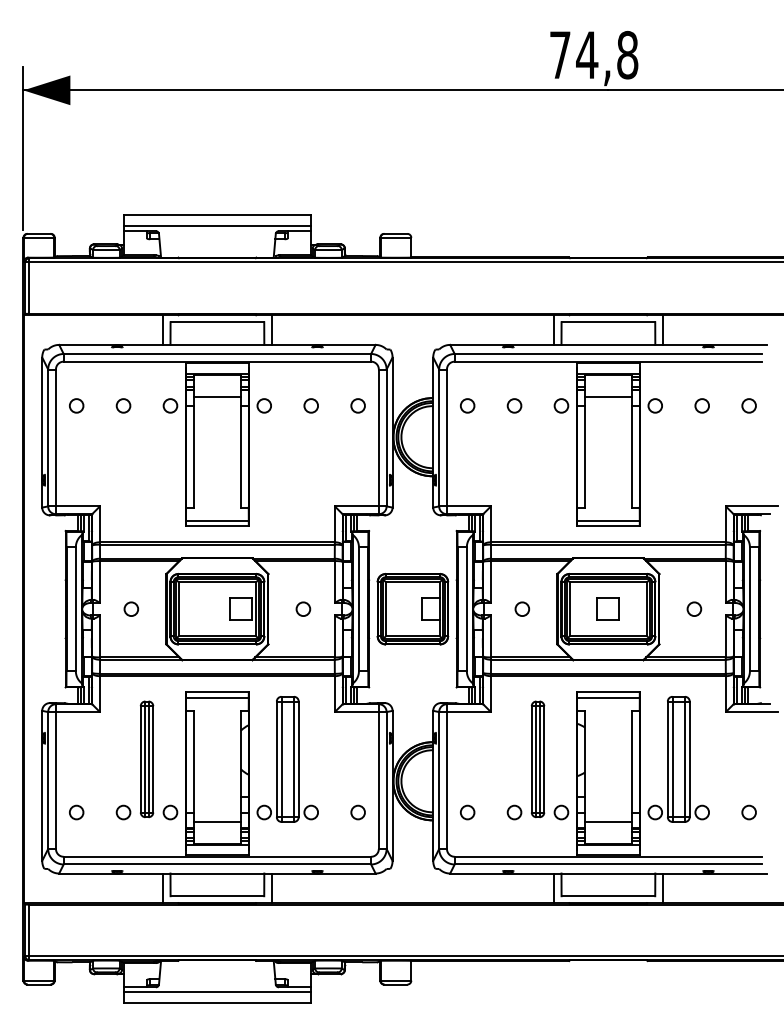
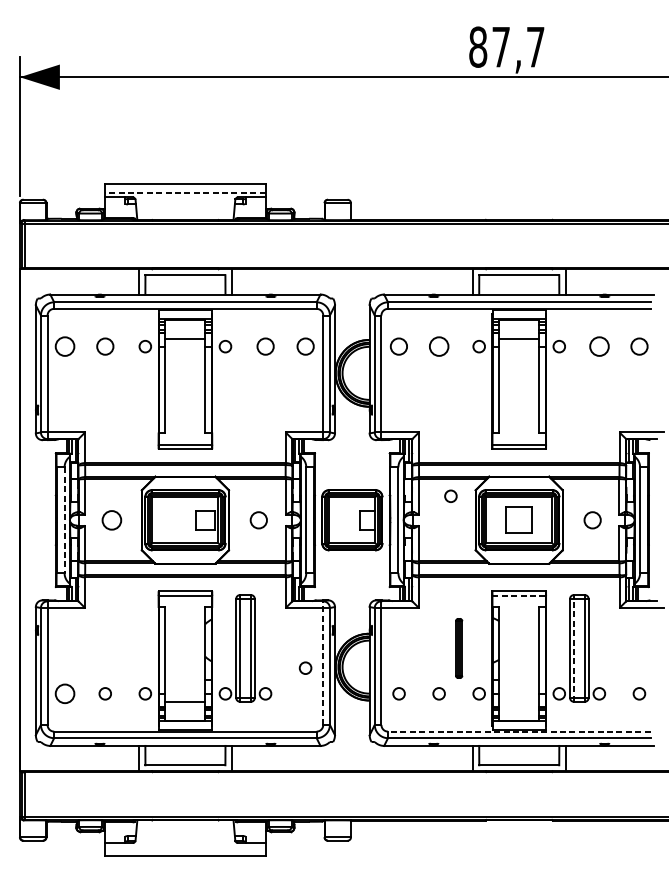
text: (593, 54) -> (506, 46), 74,8 -> 87,7
line: (217, 226) -> (185, 193), solid -> dashed
circle: (76, 405) -> (65, 346), size x1.6
circle: (123, 405) -> (105, 346), size x1.4
circle: (310, 405) -> (264, 346), size x1.4
circle: (357, 405) -> (305, 346), size x1.4
circle: (467, 405) -> (398, 346), size x1.4
circle: (514, 405) -> (439, 346), size x1.6
circle: (701, 405) -> (598, 346), size x1.6
circle: (748, 405) -> (638, 346), size x1.4
circle: (131, 608) -> (112, 519), size x1.6
circle: (303, 608) -> (258, 519), size x1.4
circle: (522, 608) -> (451, 495), moved
part: (607, 608) -> (518, 519), size x1.4
circle: (694, 608) -> (592, 519), size x1.4
line: (75, 609) -> (64, 520), solid -> dashed
line: (608, 697) -> (519, 595), solid -> dashed
part: (146, 759) -> (124, 648), removed
part: (537, 759) -> (458, 648), size x0.6
line: (672, 759) -> (573, 648), solid -> dashed
line: (378, 776) -> (322, 663), solid -> dashed
circle: (76, 812) -> (65, 693), size x1.6
circle: (357, 812) -> (305, 668), moved
line: (607, 821) -> (518, 701), removed
line: (608, 856) -> (519, 731), solid -> dashed
line: (217, 992) -> (185, 847), removed

